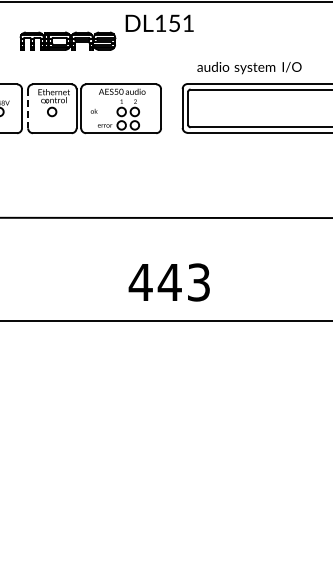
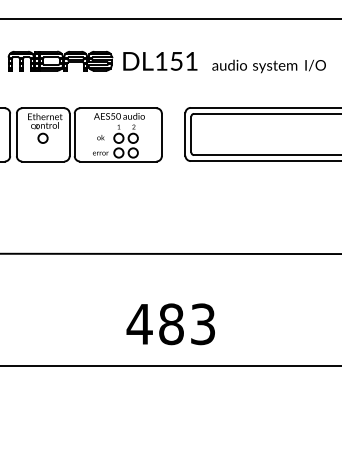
text: (159, 22) -> (160, 60), moved
text: (249, 68) -> (269, 66), moved
line: (28, 108) -> (17, 134), dashed -> solid
text: (93, 111) -> (100, 137), moved
text: (169, 282) -> (171, 324), 443 -> 483

